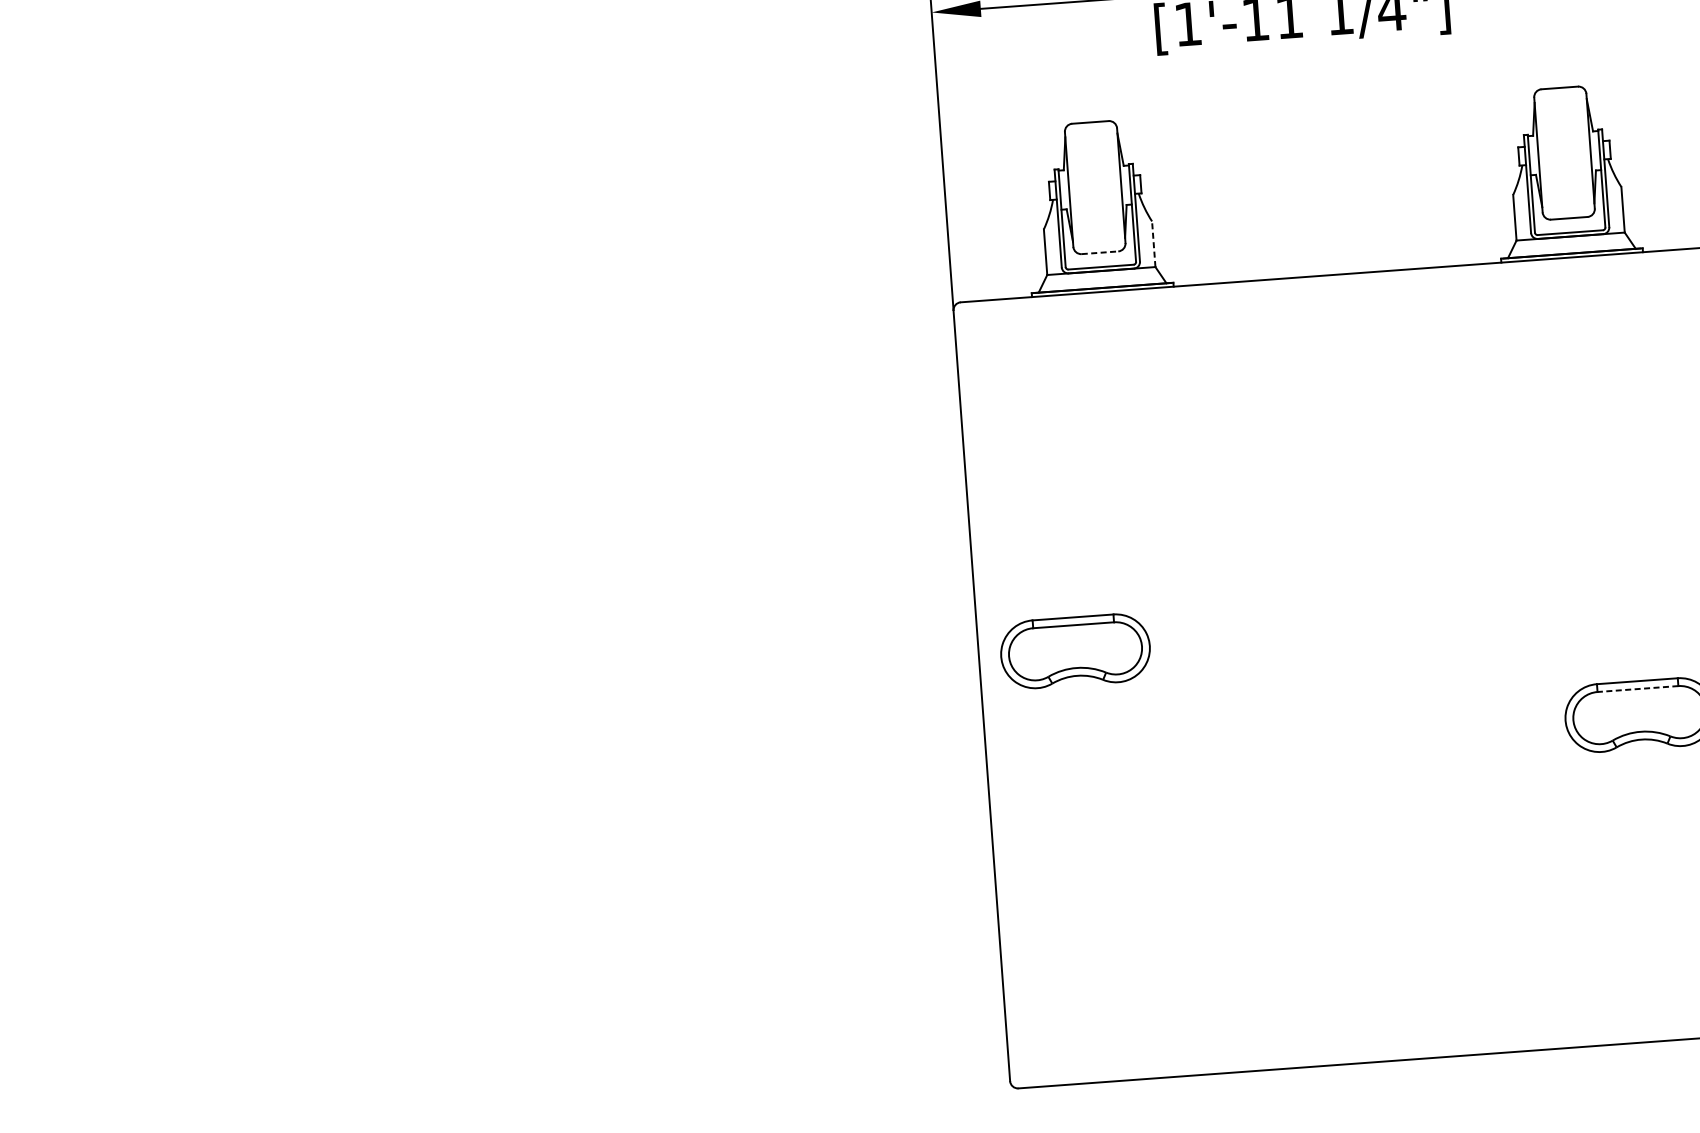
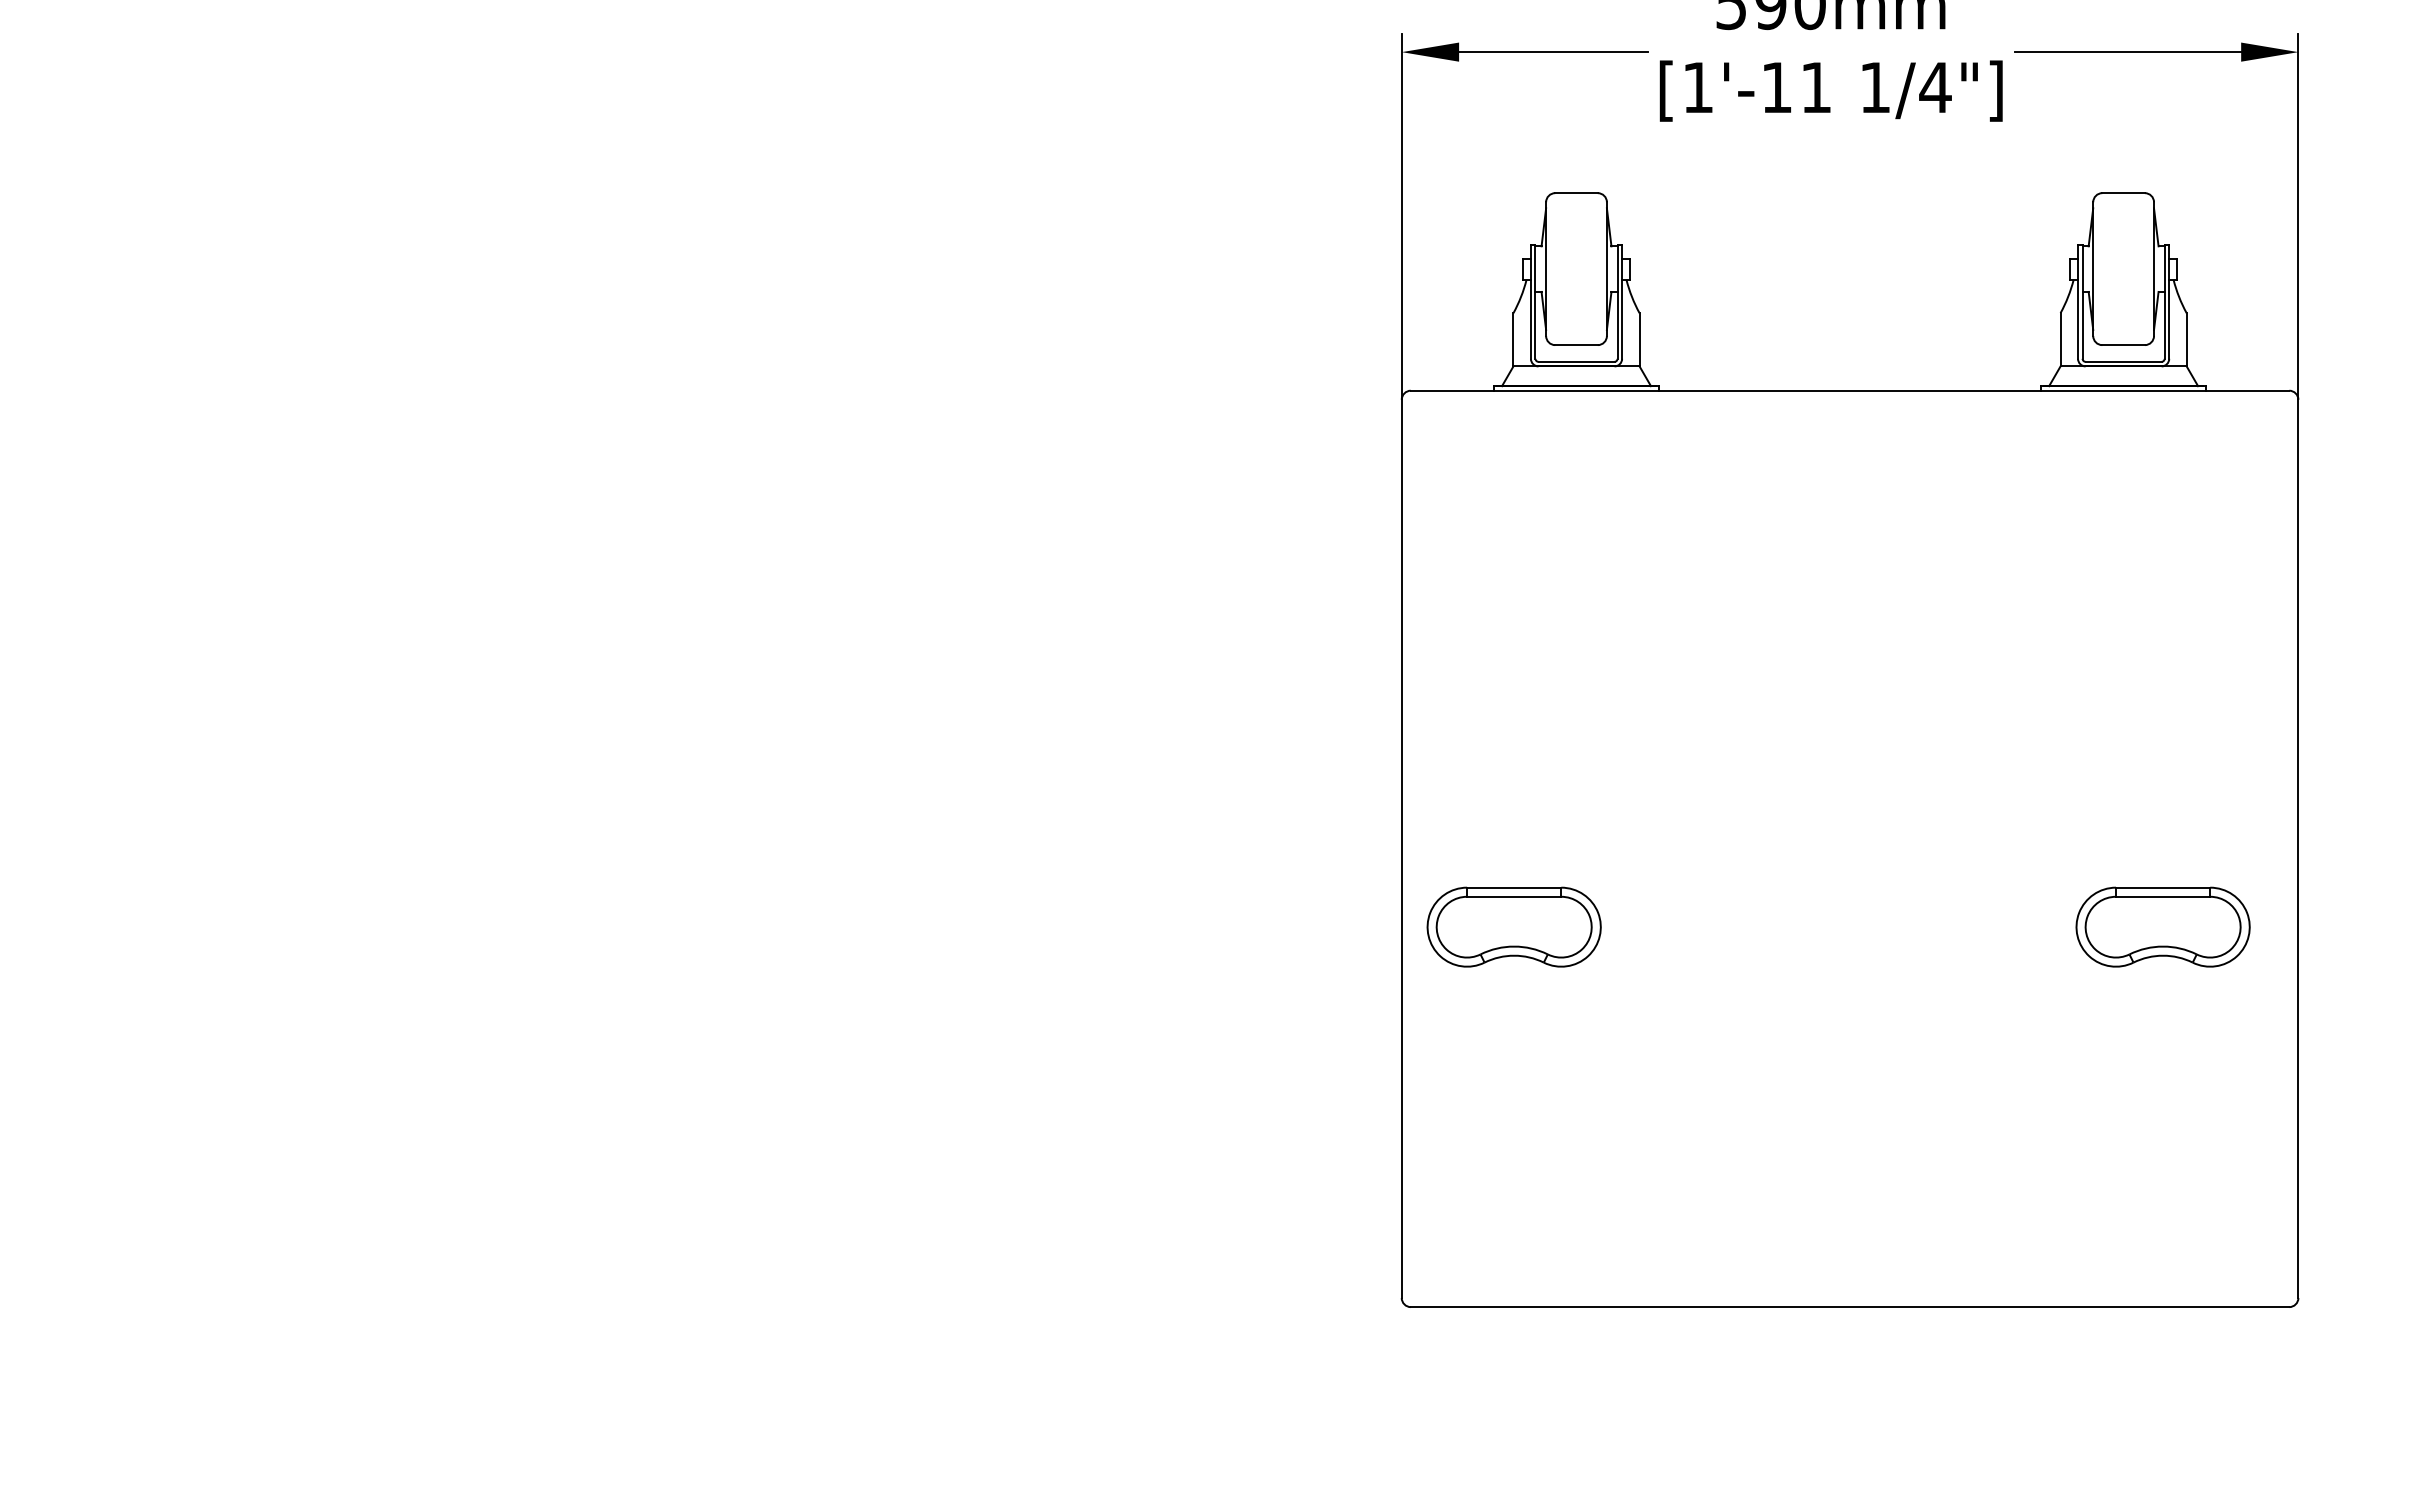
line: (1153, 243) -> (1639, 339), dashed -> solid
line: (1100, 253) -> (1577, 345), dashed -> solid
part: (1074, 650) -> (1513, 926), moved
line: (1637, 688) -> (2162, 896), dashed -> solid

